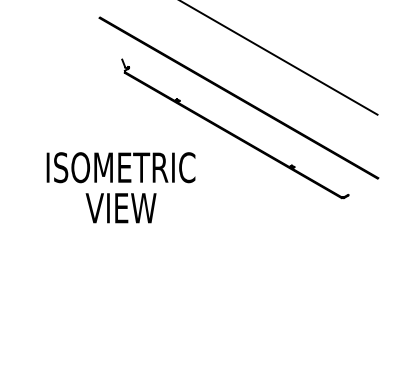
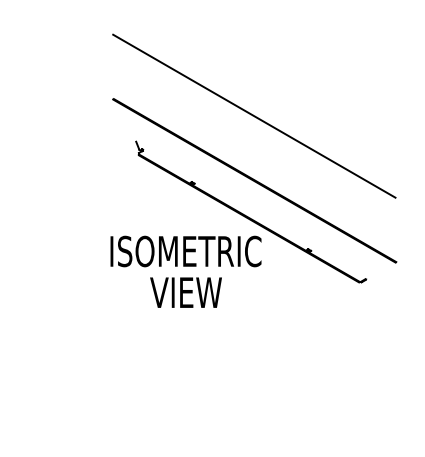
text: (120, 187) -> (185, 271), moved

